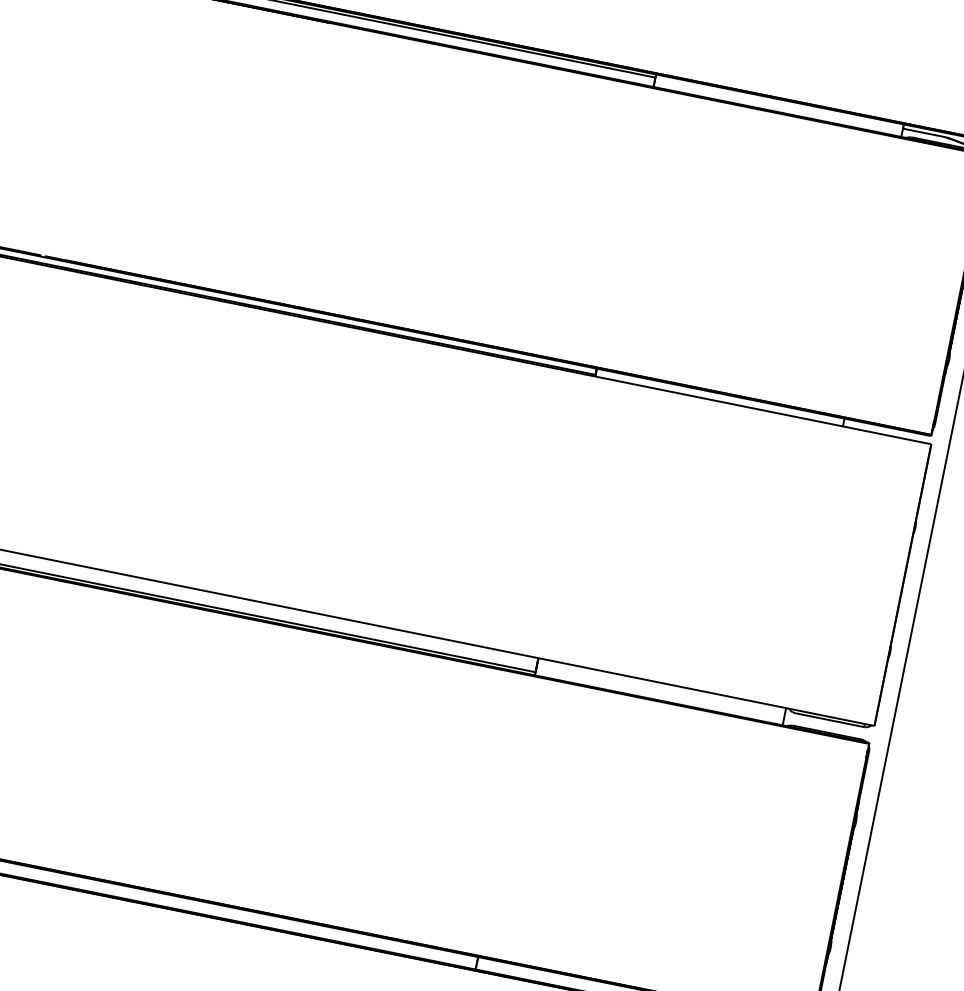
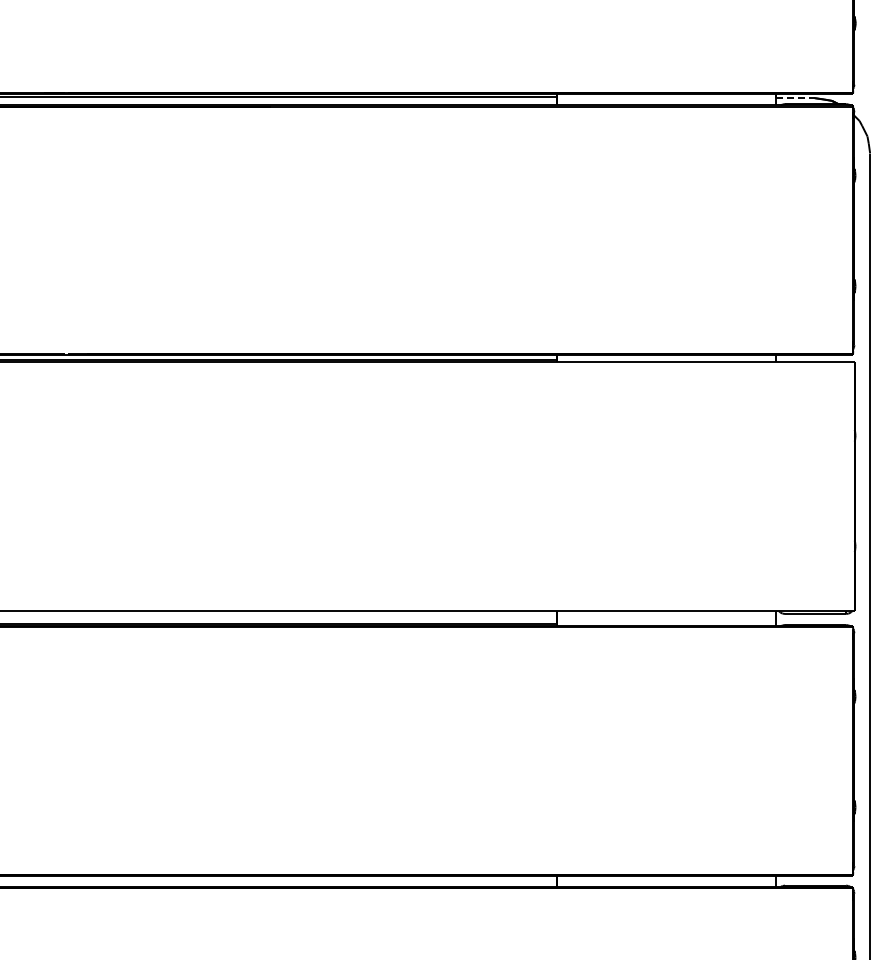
line: (925, 133) -> (796, 98), solid -> dashed

